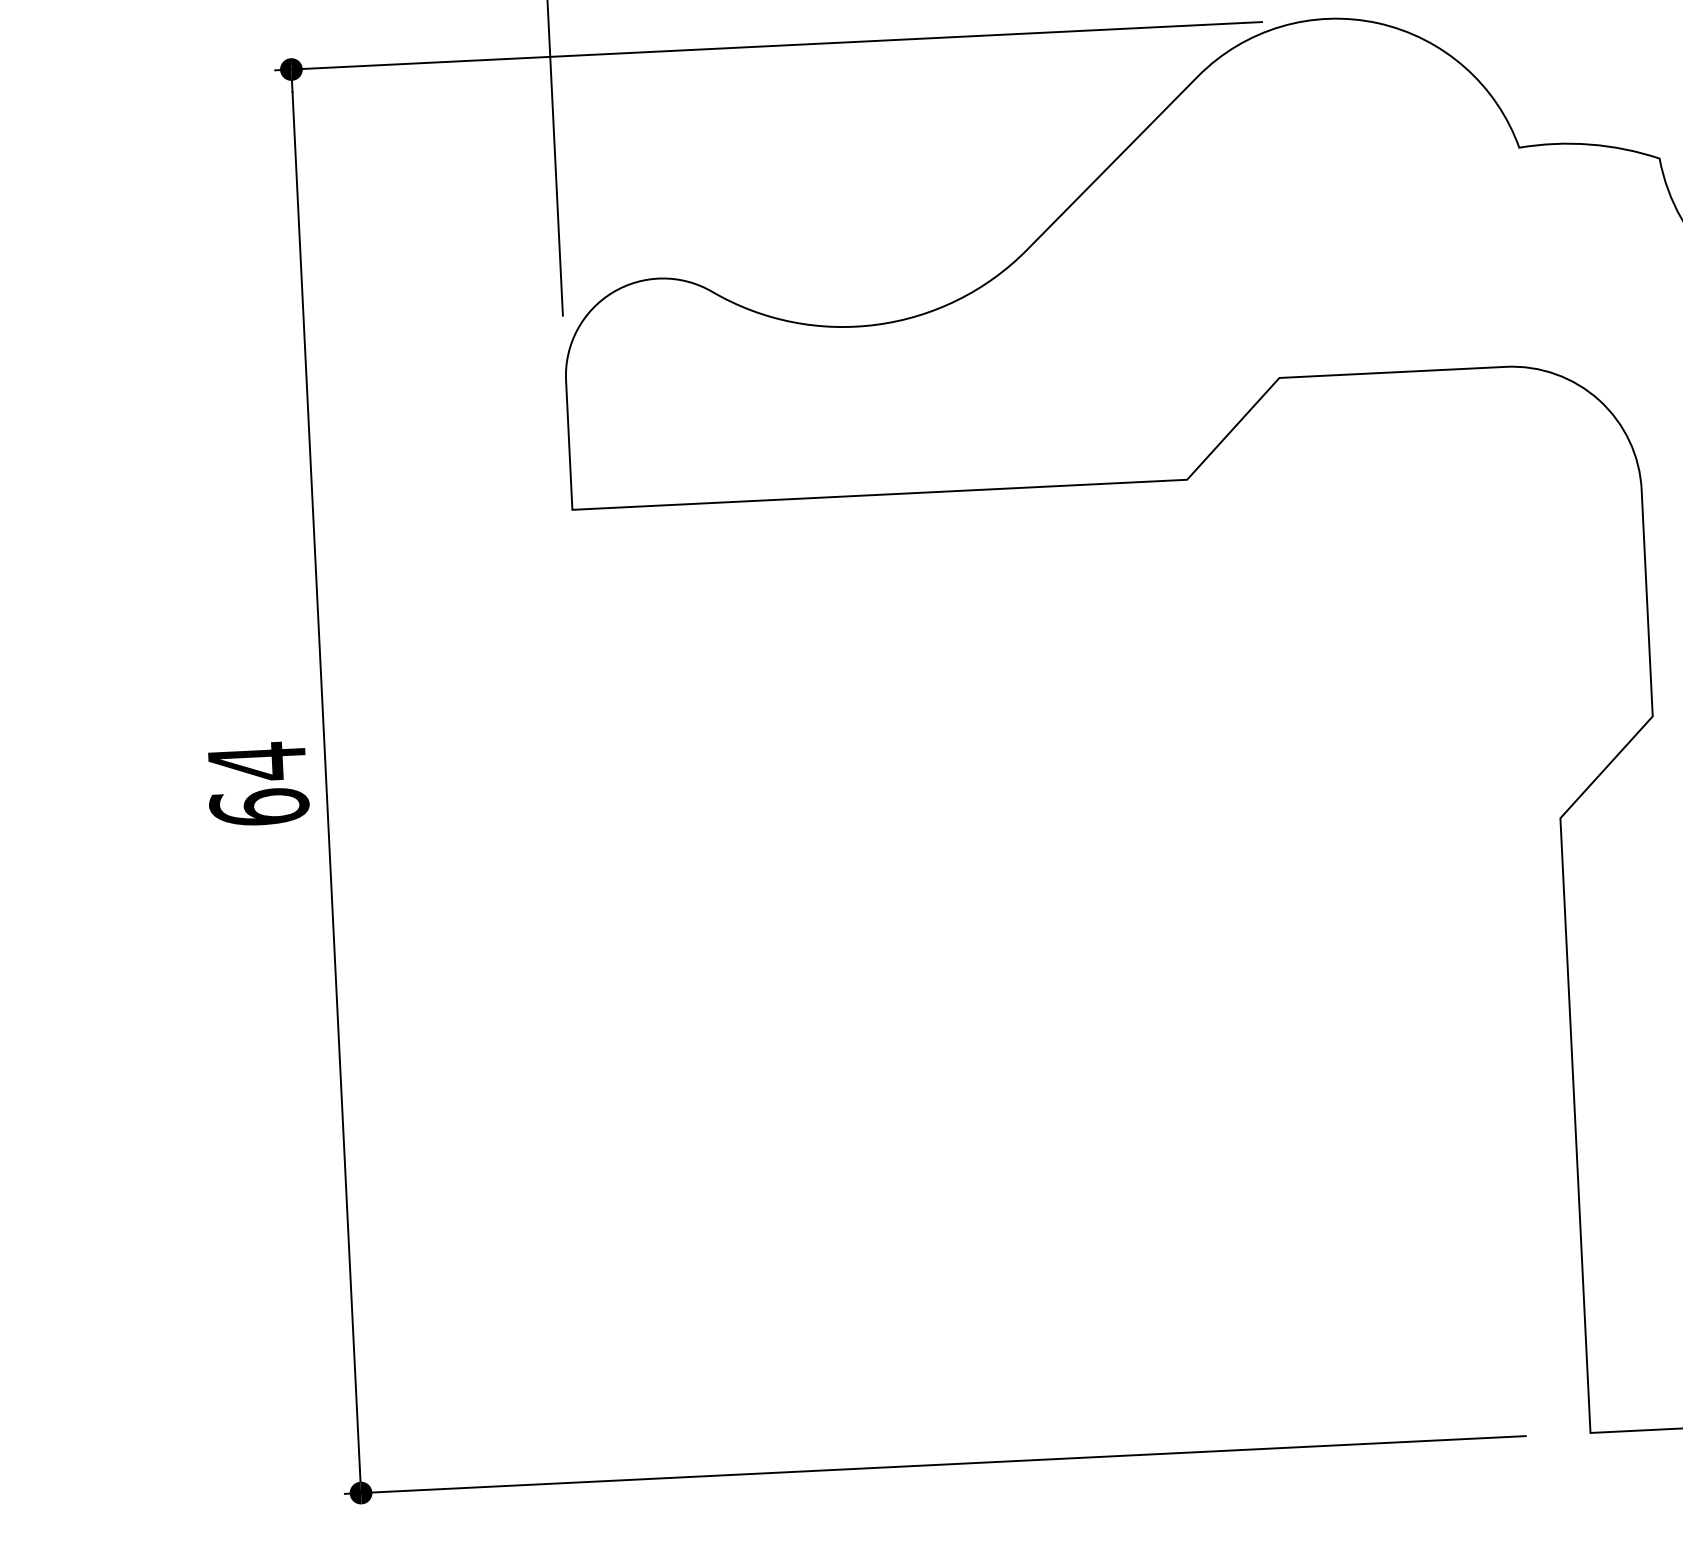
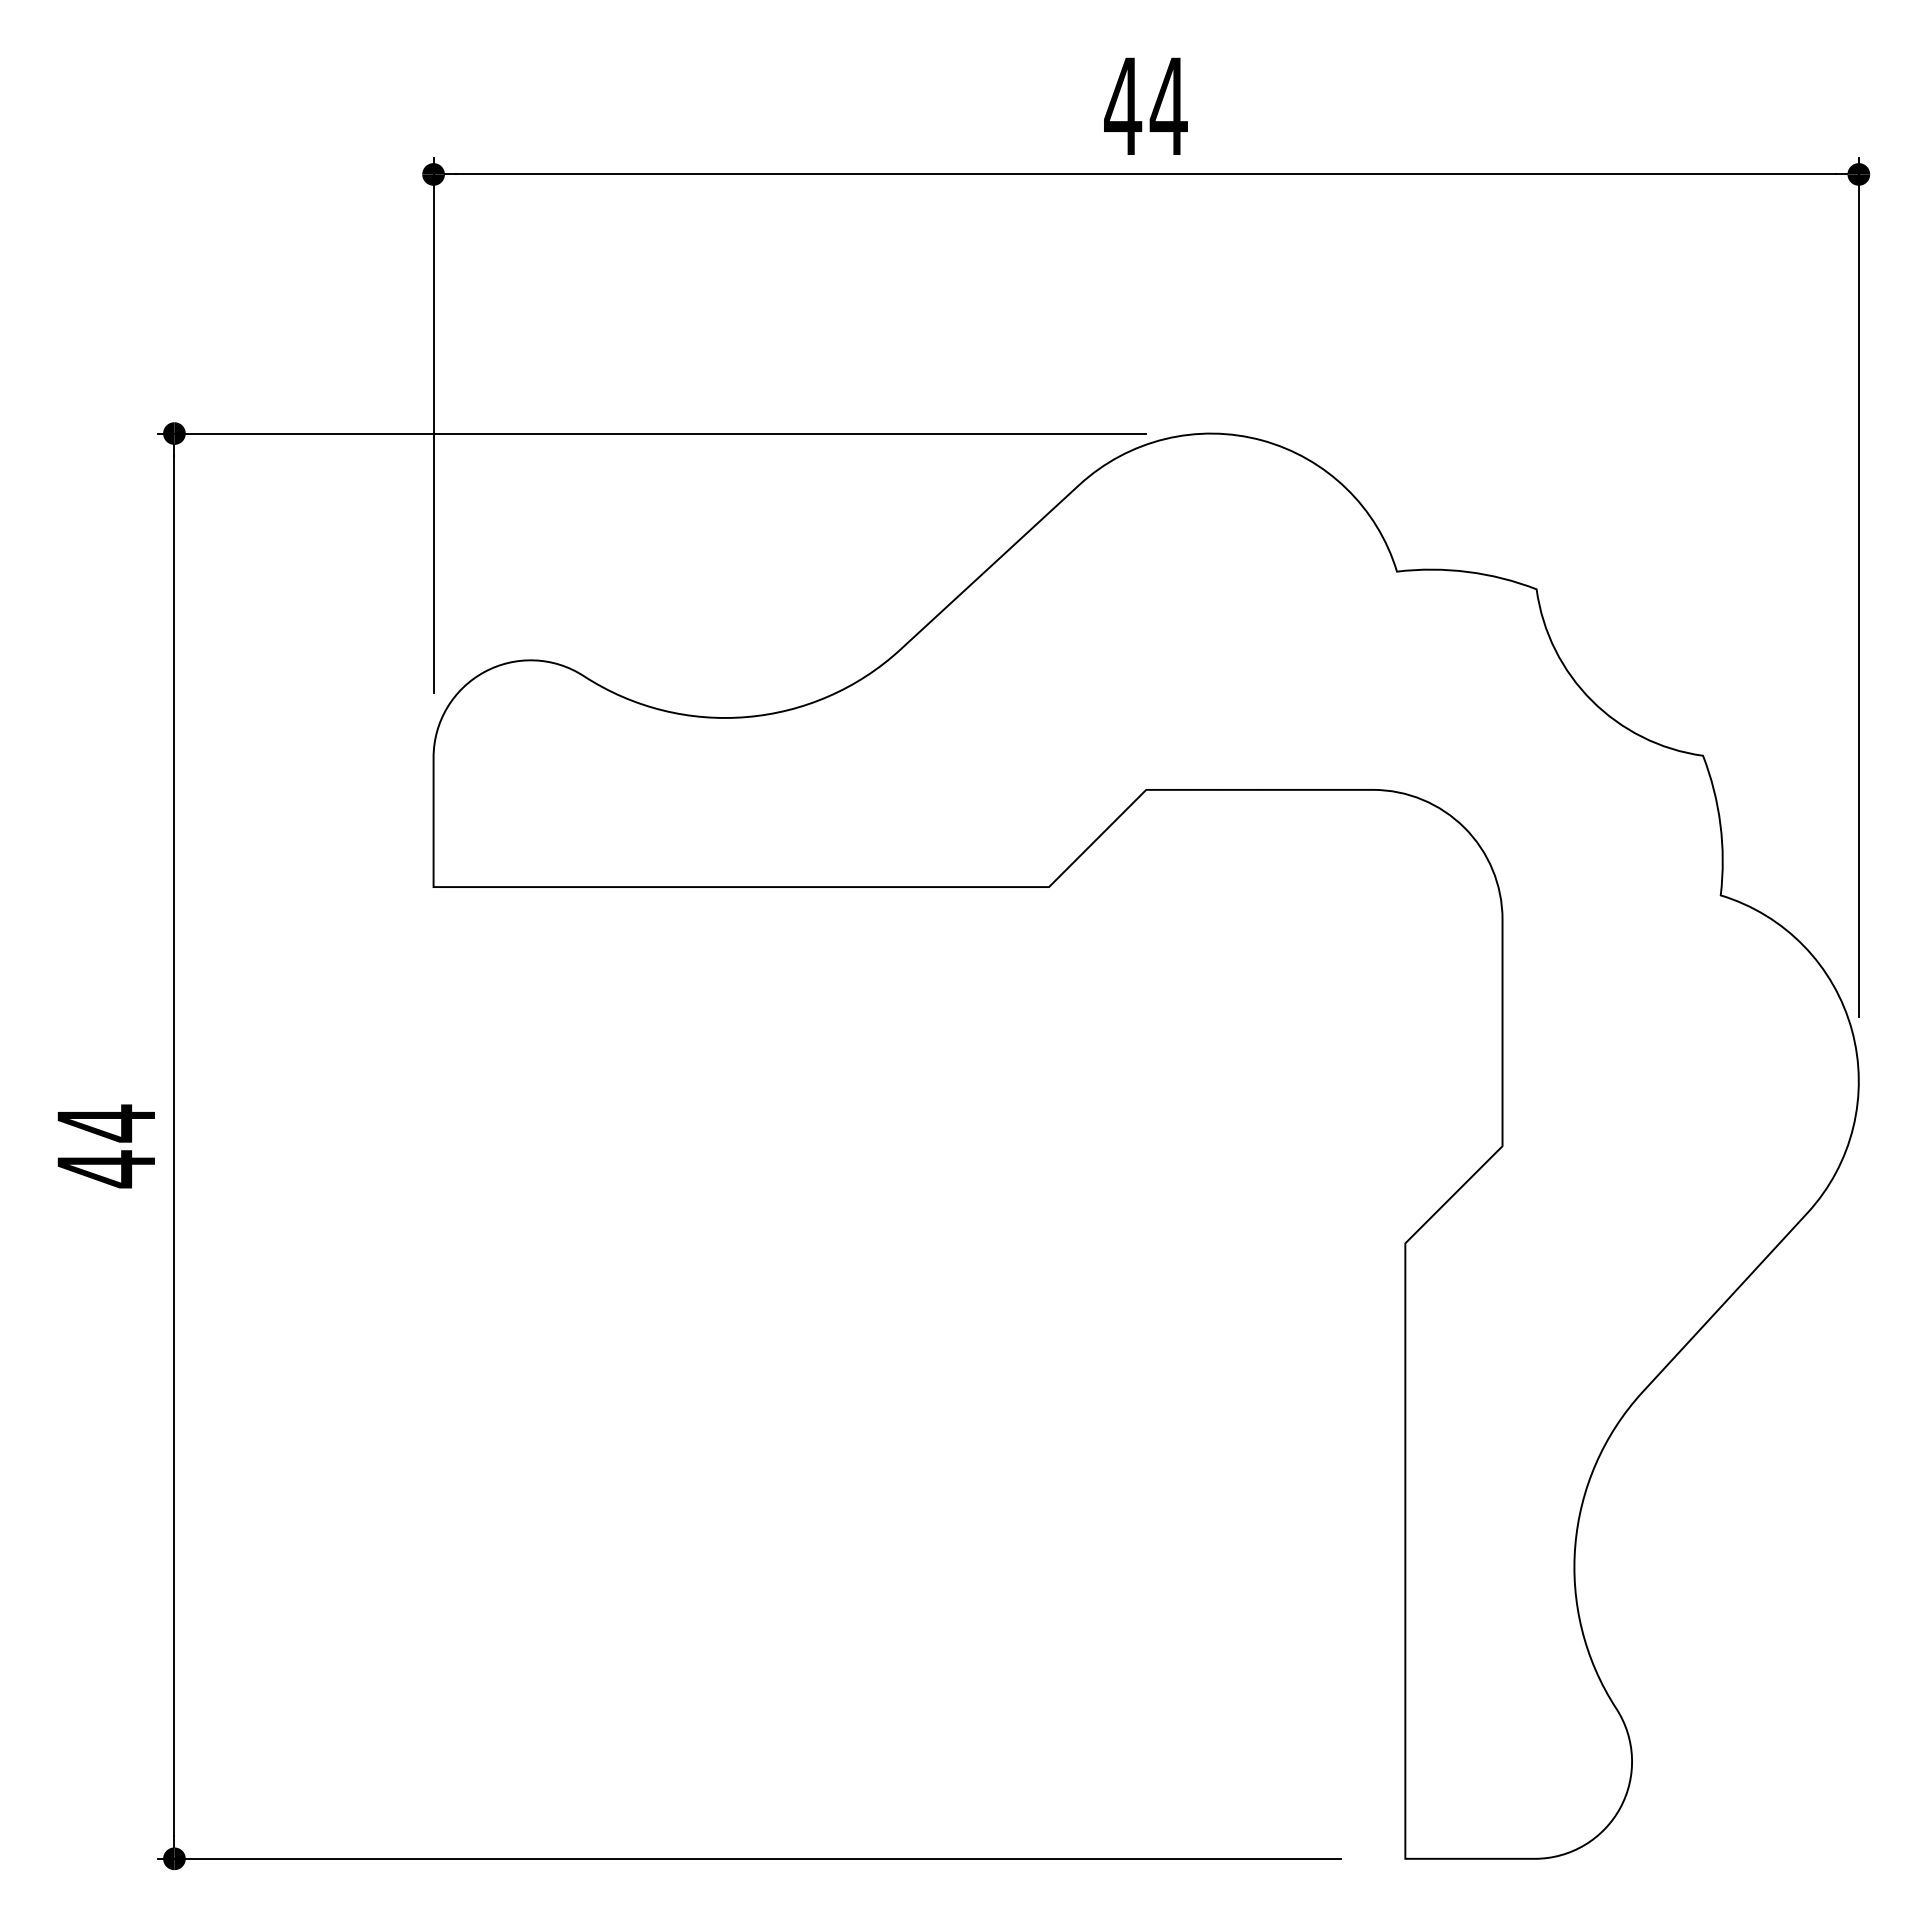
text: (259, 807) -> (106, 1169), 64 -> 44

